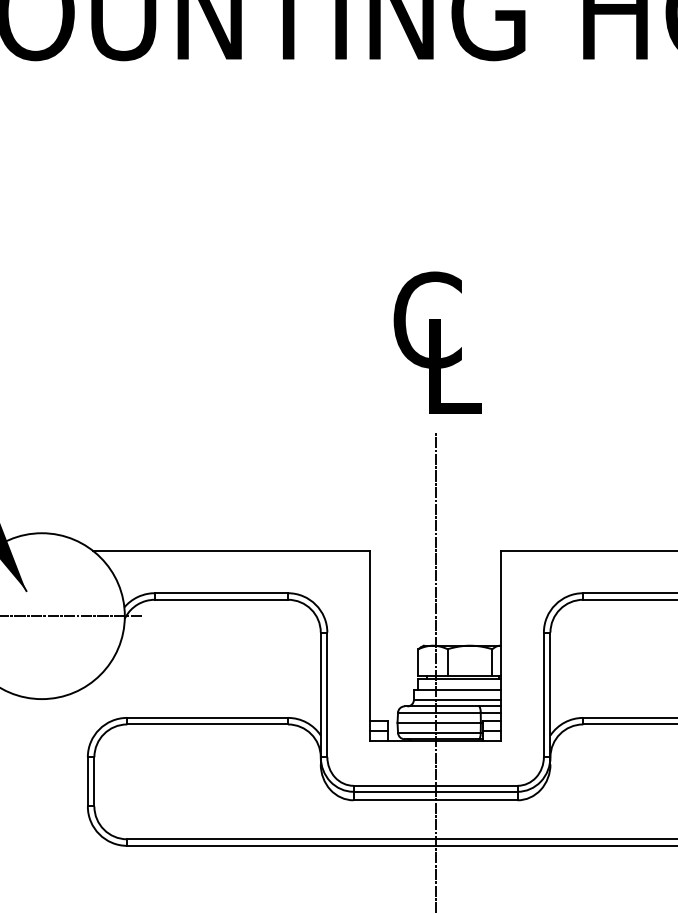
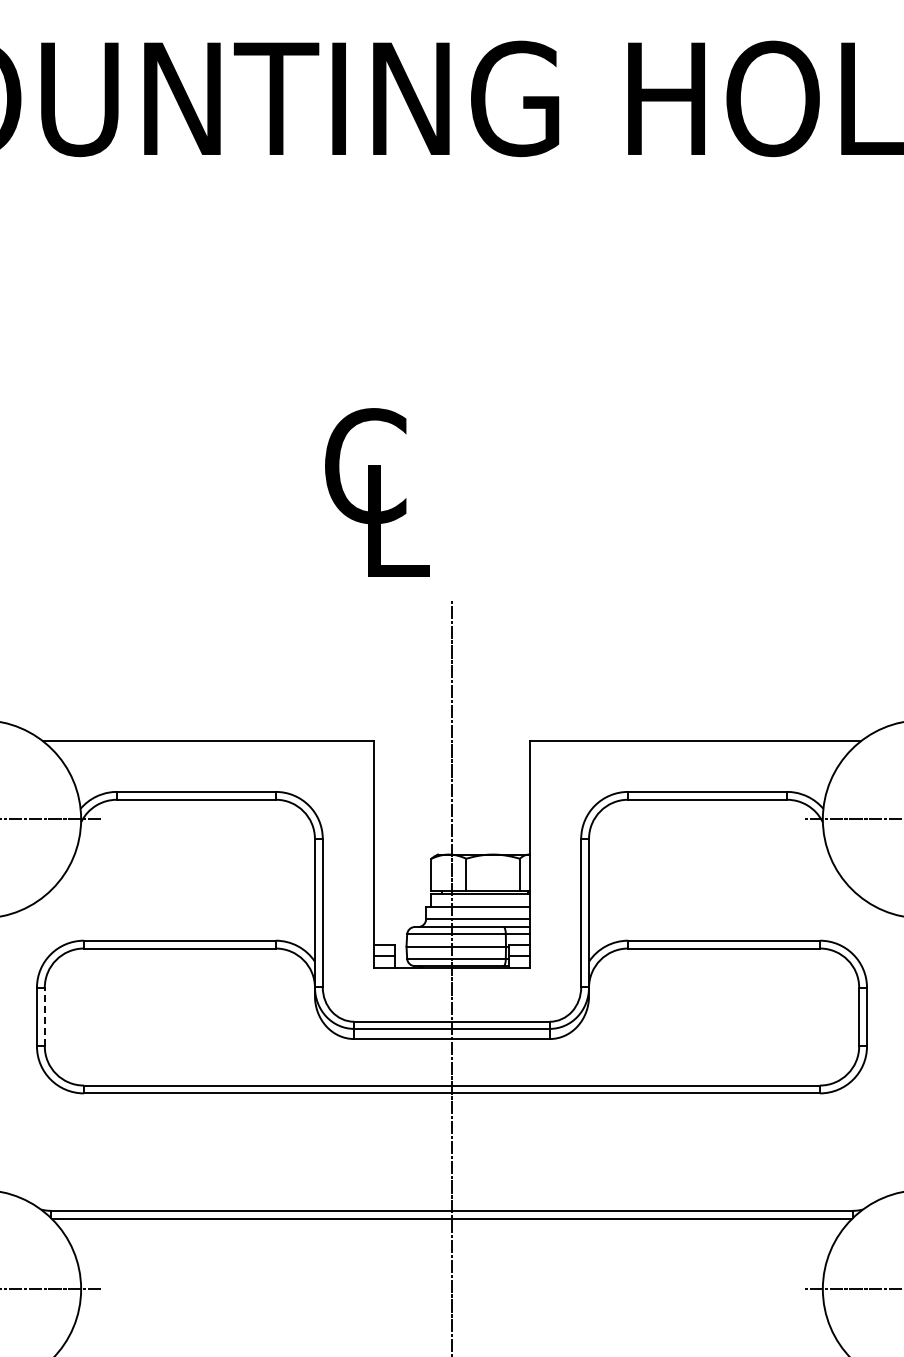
text: (437, 342) -> (377, 492), moved
line: (94, 781) -> (44, 1016), solid -> dashed

